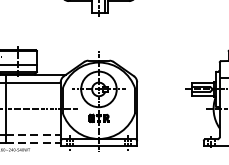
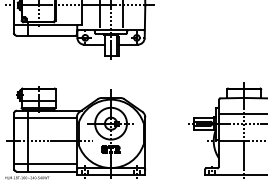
line: (33, 134) -> (52, 164), dashed -> solid
line: (33, 142) -> (52, 171), dashed -> solid

